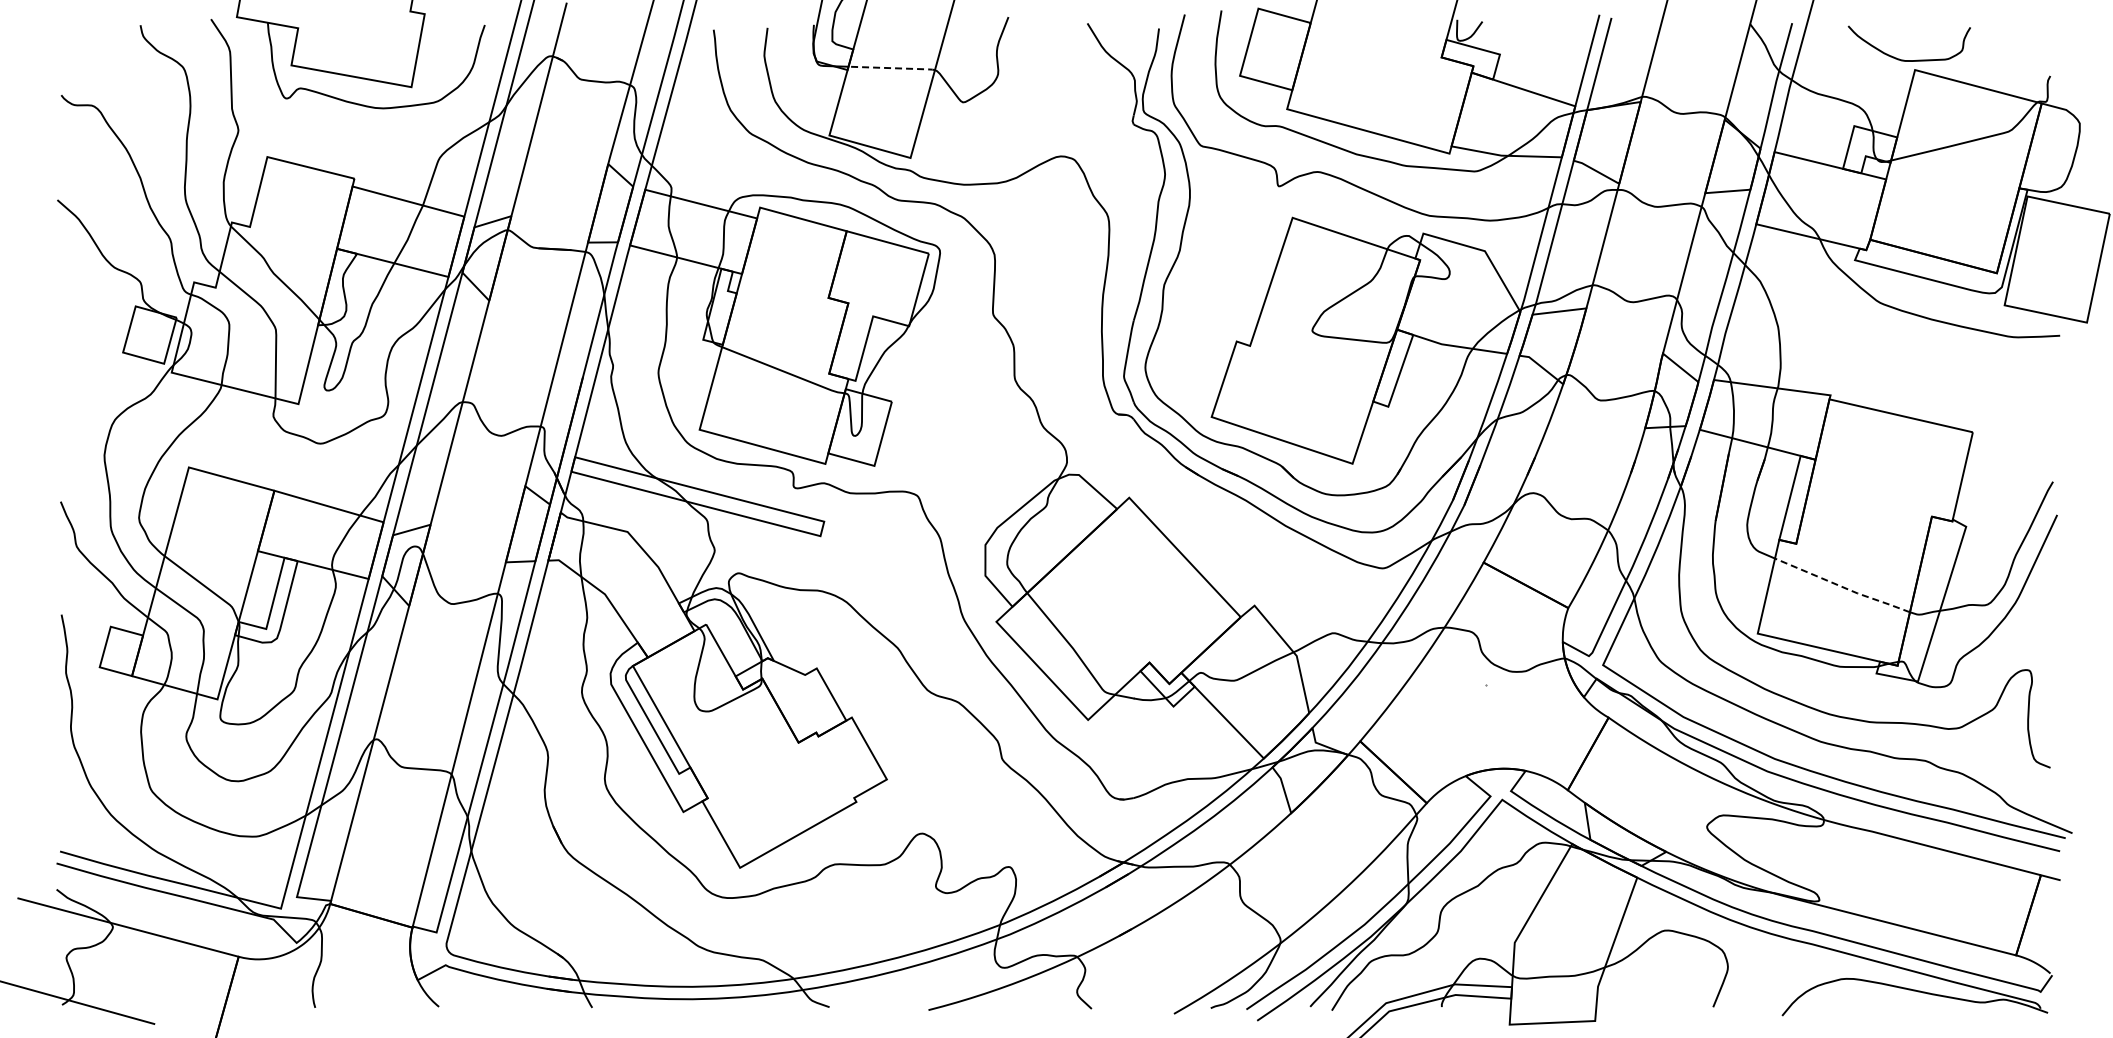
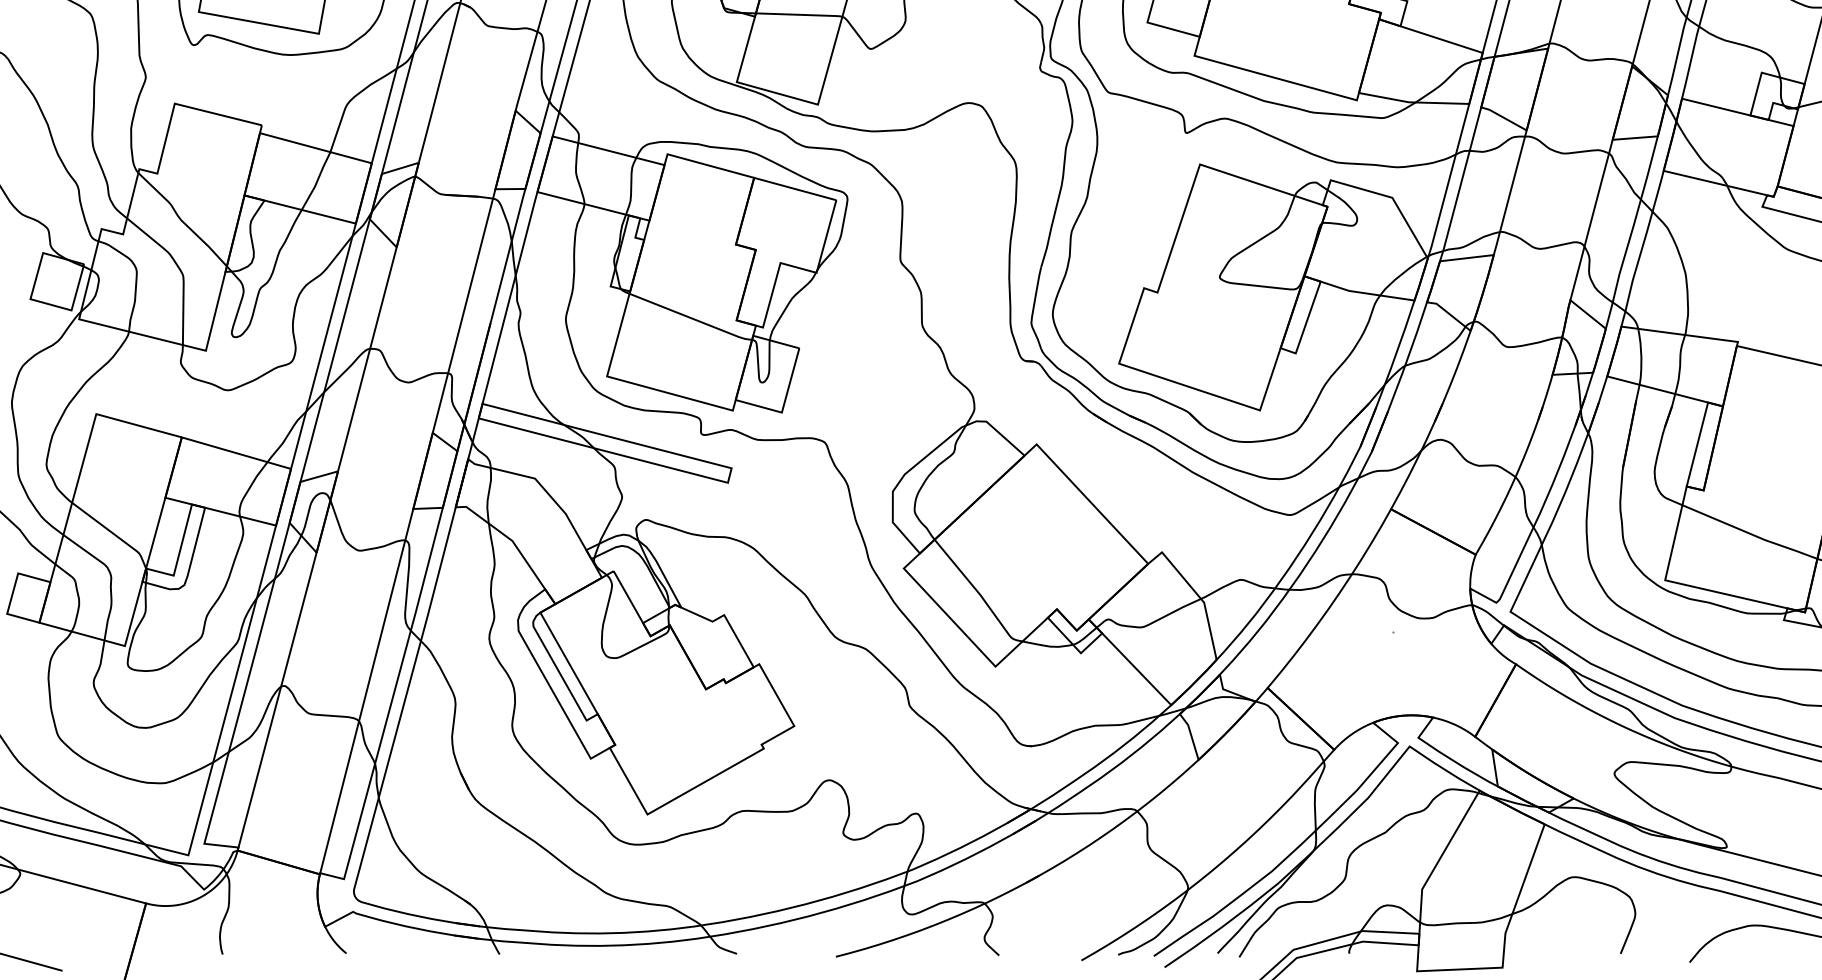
line: (893, 68) -> (800, 15), dashed -> solid
line: (1843, 587) -> (1750, 534), dashed -> solid

